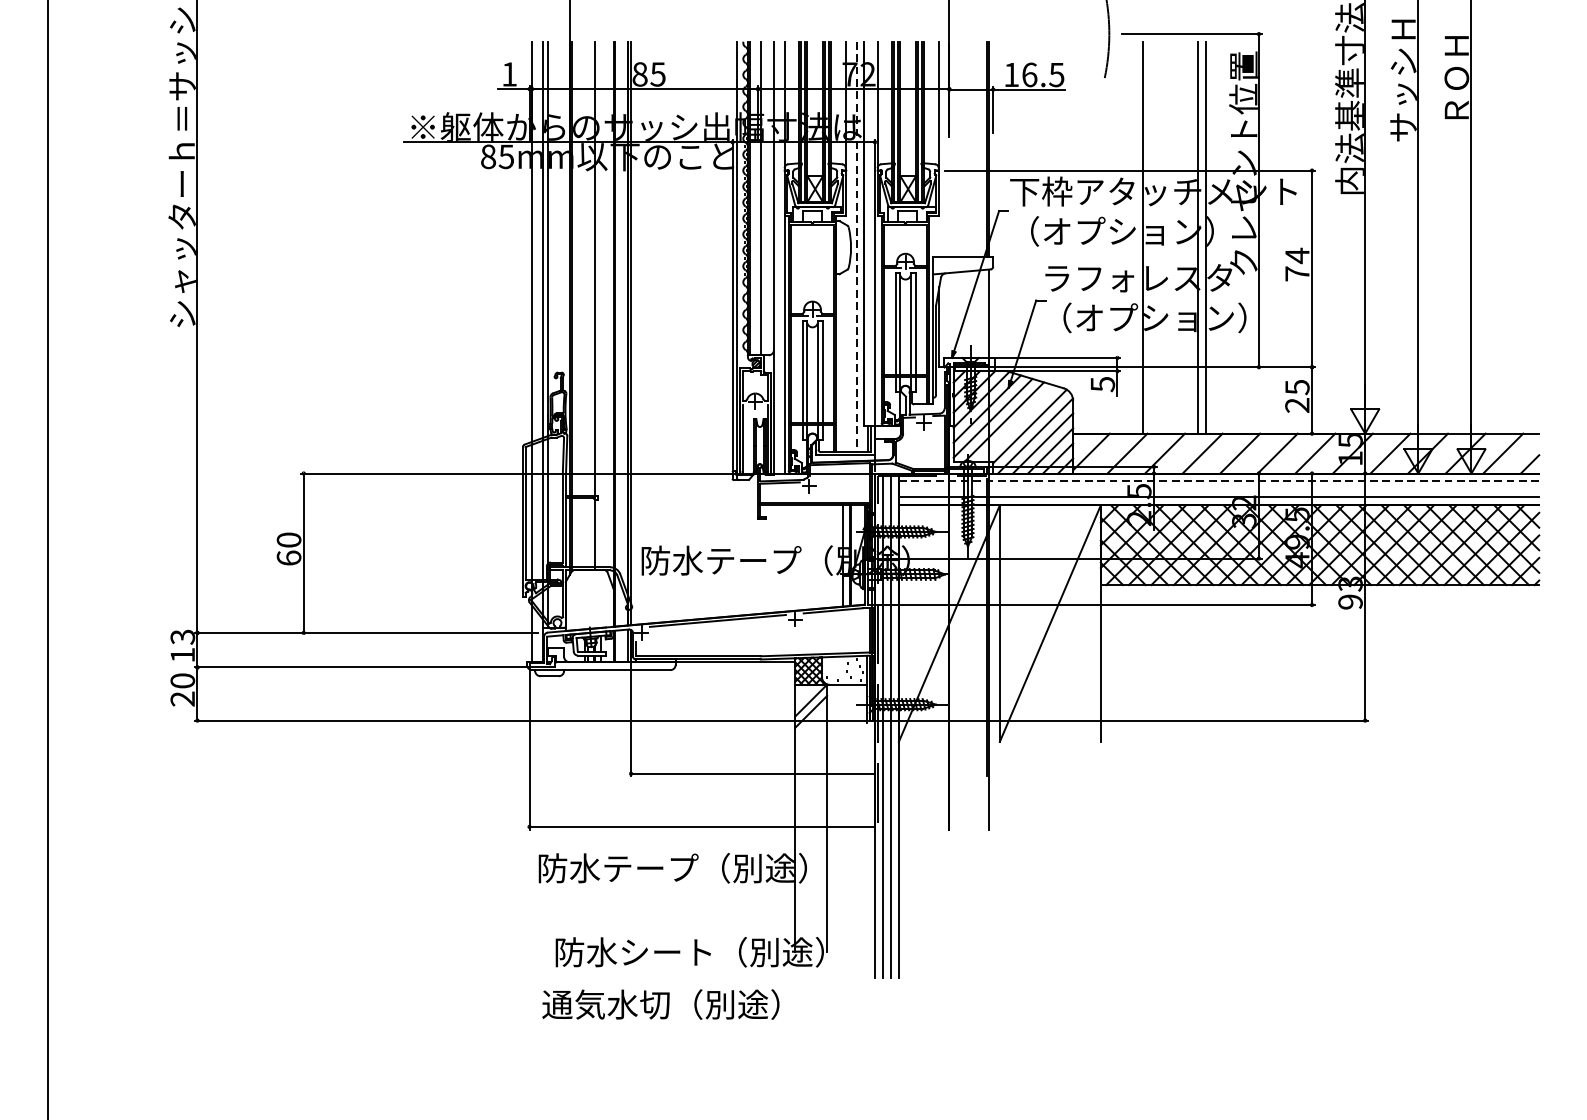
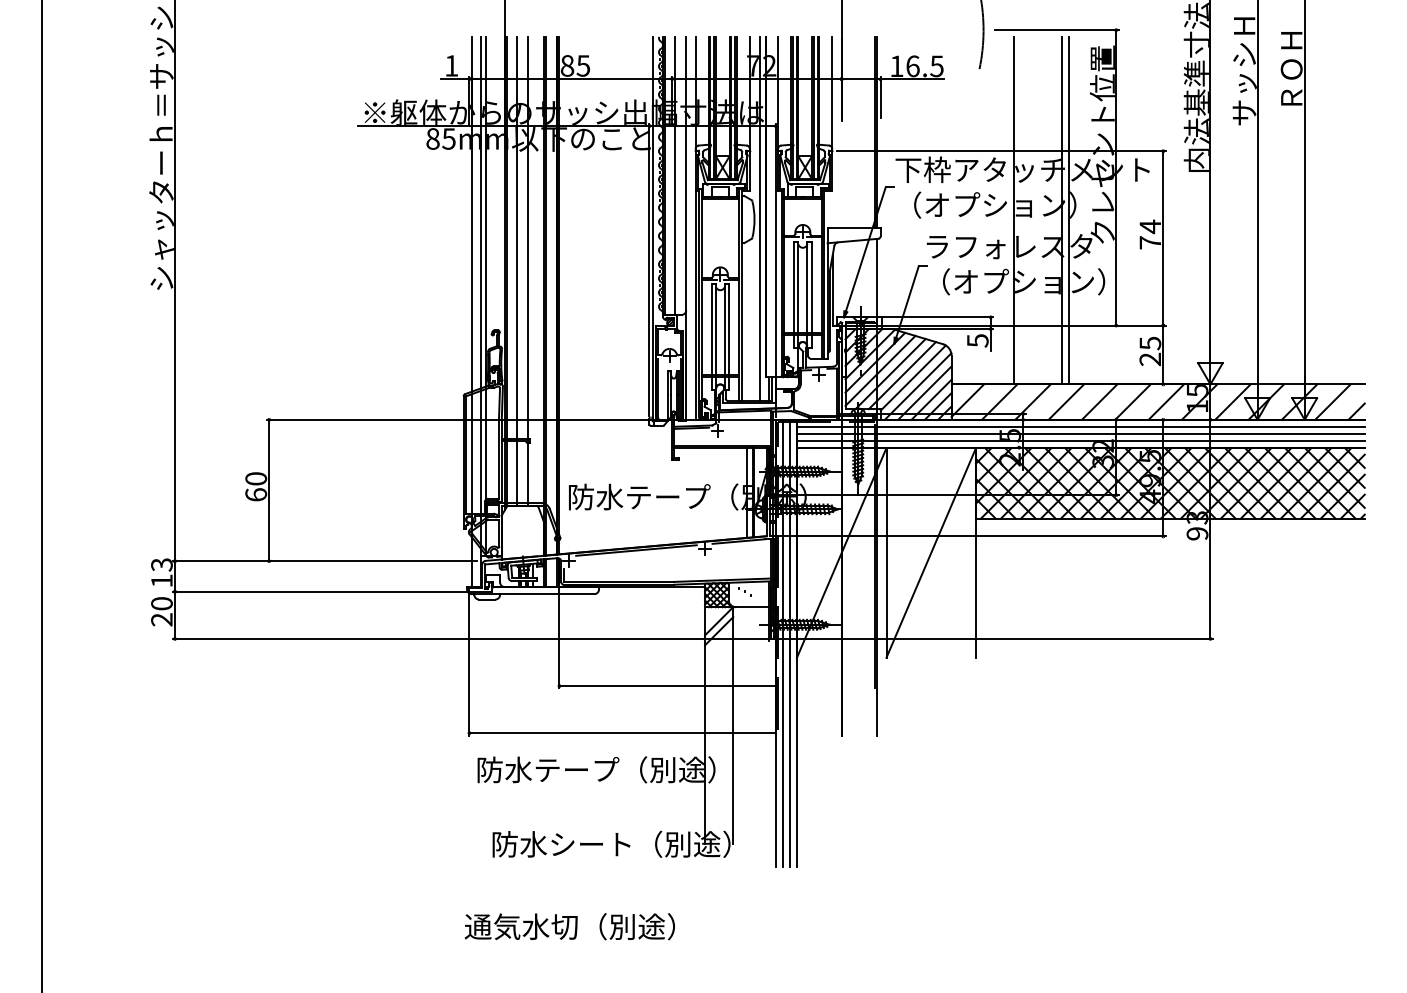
line: (857, 247) -> (760, 219), dashed -> solid
line: (583, 305) -> (517, 270), added
line: (1016, 423) -> (901, 375), added
line: (1218, 481) -> (1080, 426), dashed -> solid
line: (1218, 488) -> (1080, 433), added
text: (660, 1004) -> (569, 926), moved

